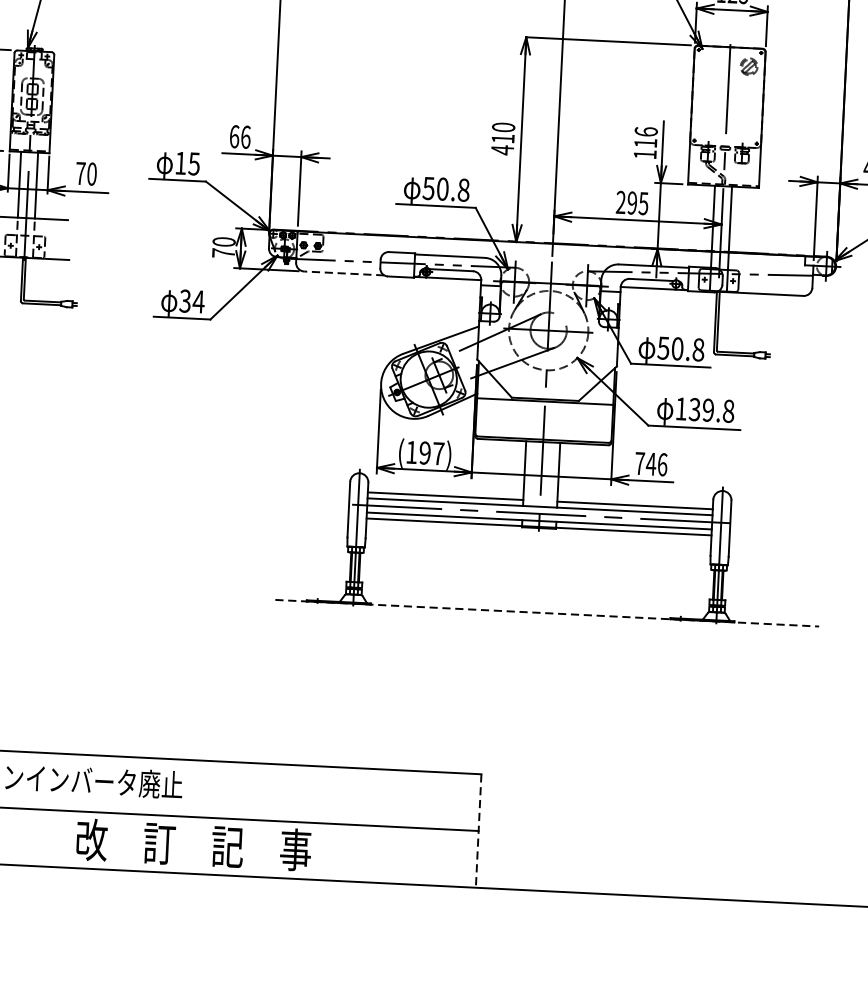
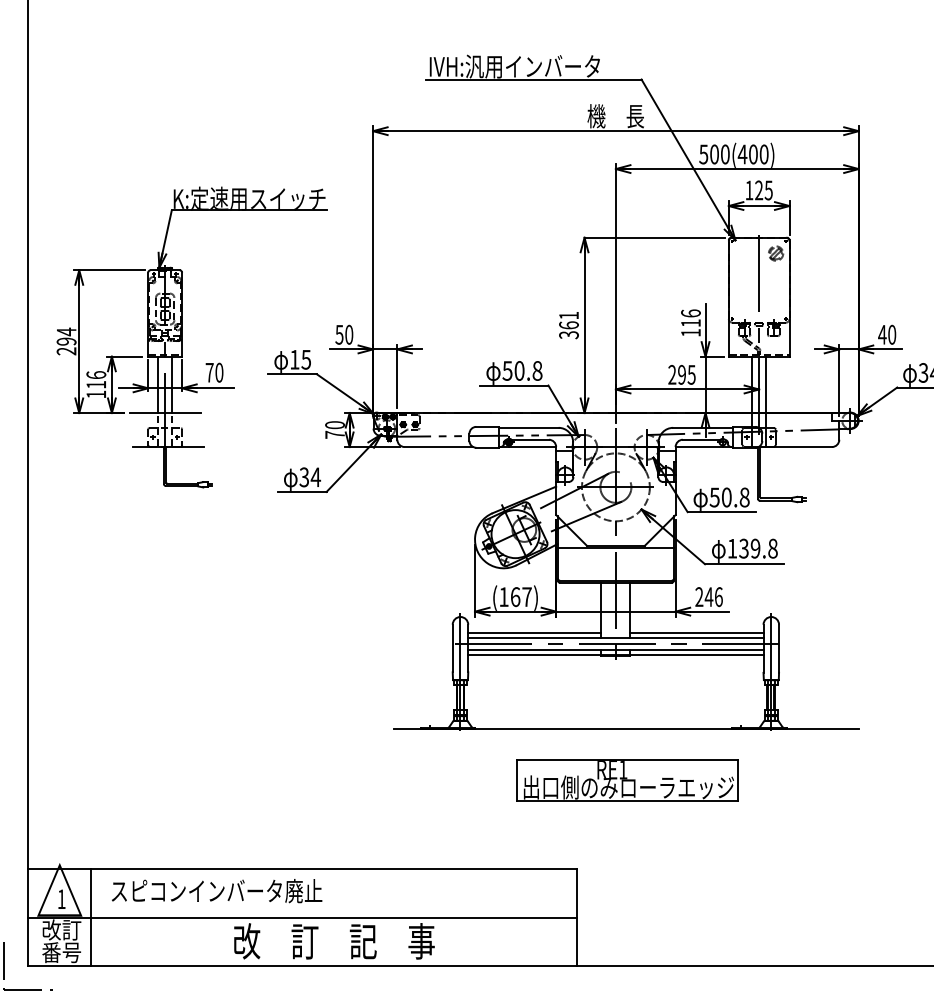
text: (240, 136) -> (344, 334), 66 -> 50
text: (502, 138) -> (568, 325), 410 -> 361
line: (343, 273) -> (438, 447), dashed -> solid
text: (425, 453) -> (515, 597), (197) -> (167)
text: (640, 462) -> (699, 596), 746 -> 246
line: (547, 612) -> (626, 728), dashed -> solid
part: (545, 673) -> (627, 780), added
line: (478, 830) -> (576, 917), dashed -> solid

